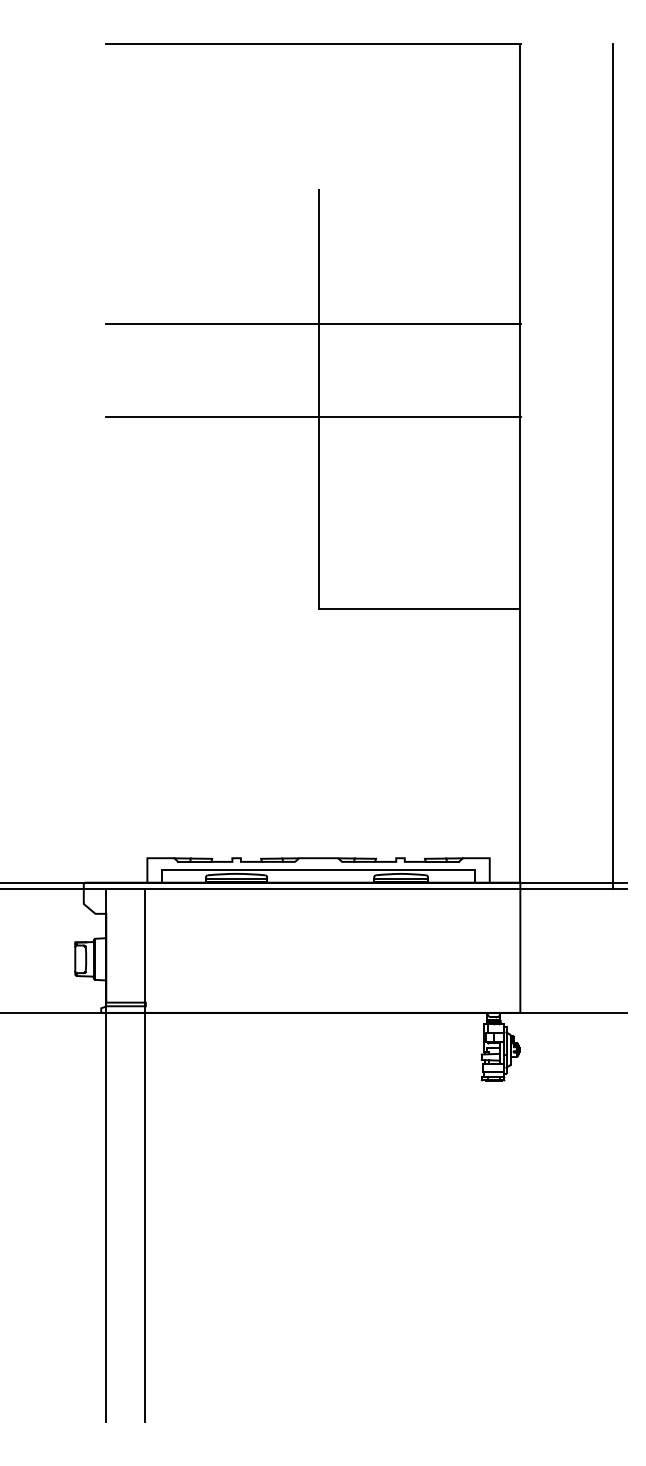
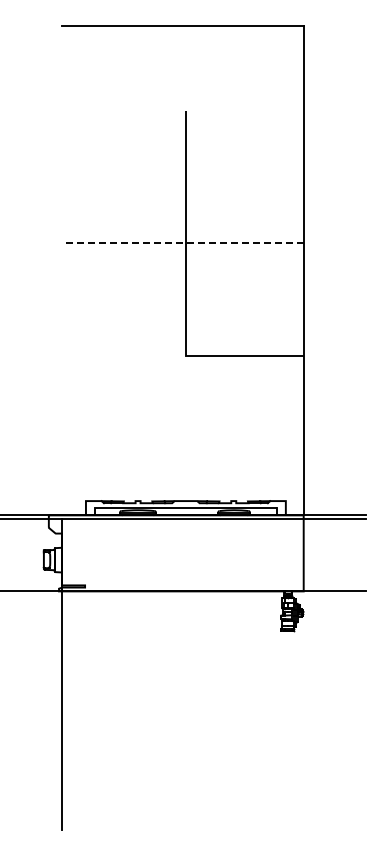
line: (312, 324) -> (182, 189), removed
line: (312, 416) -> (182, 243), solid -> dashed
line: (612, 464) -> (357, 271), removed
line: (144, 1155) -> (84, 674), removed

